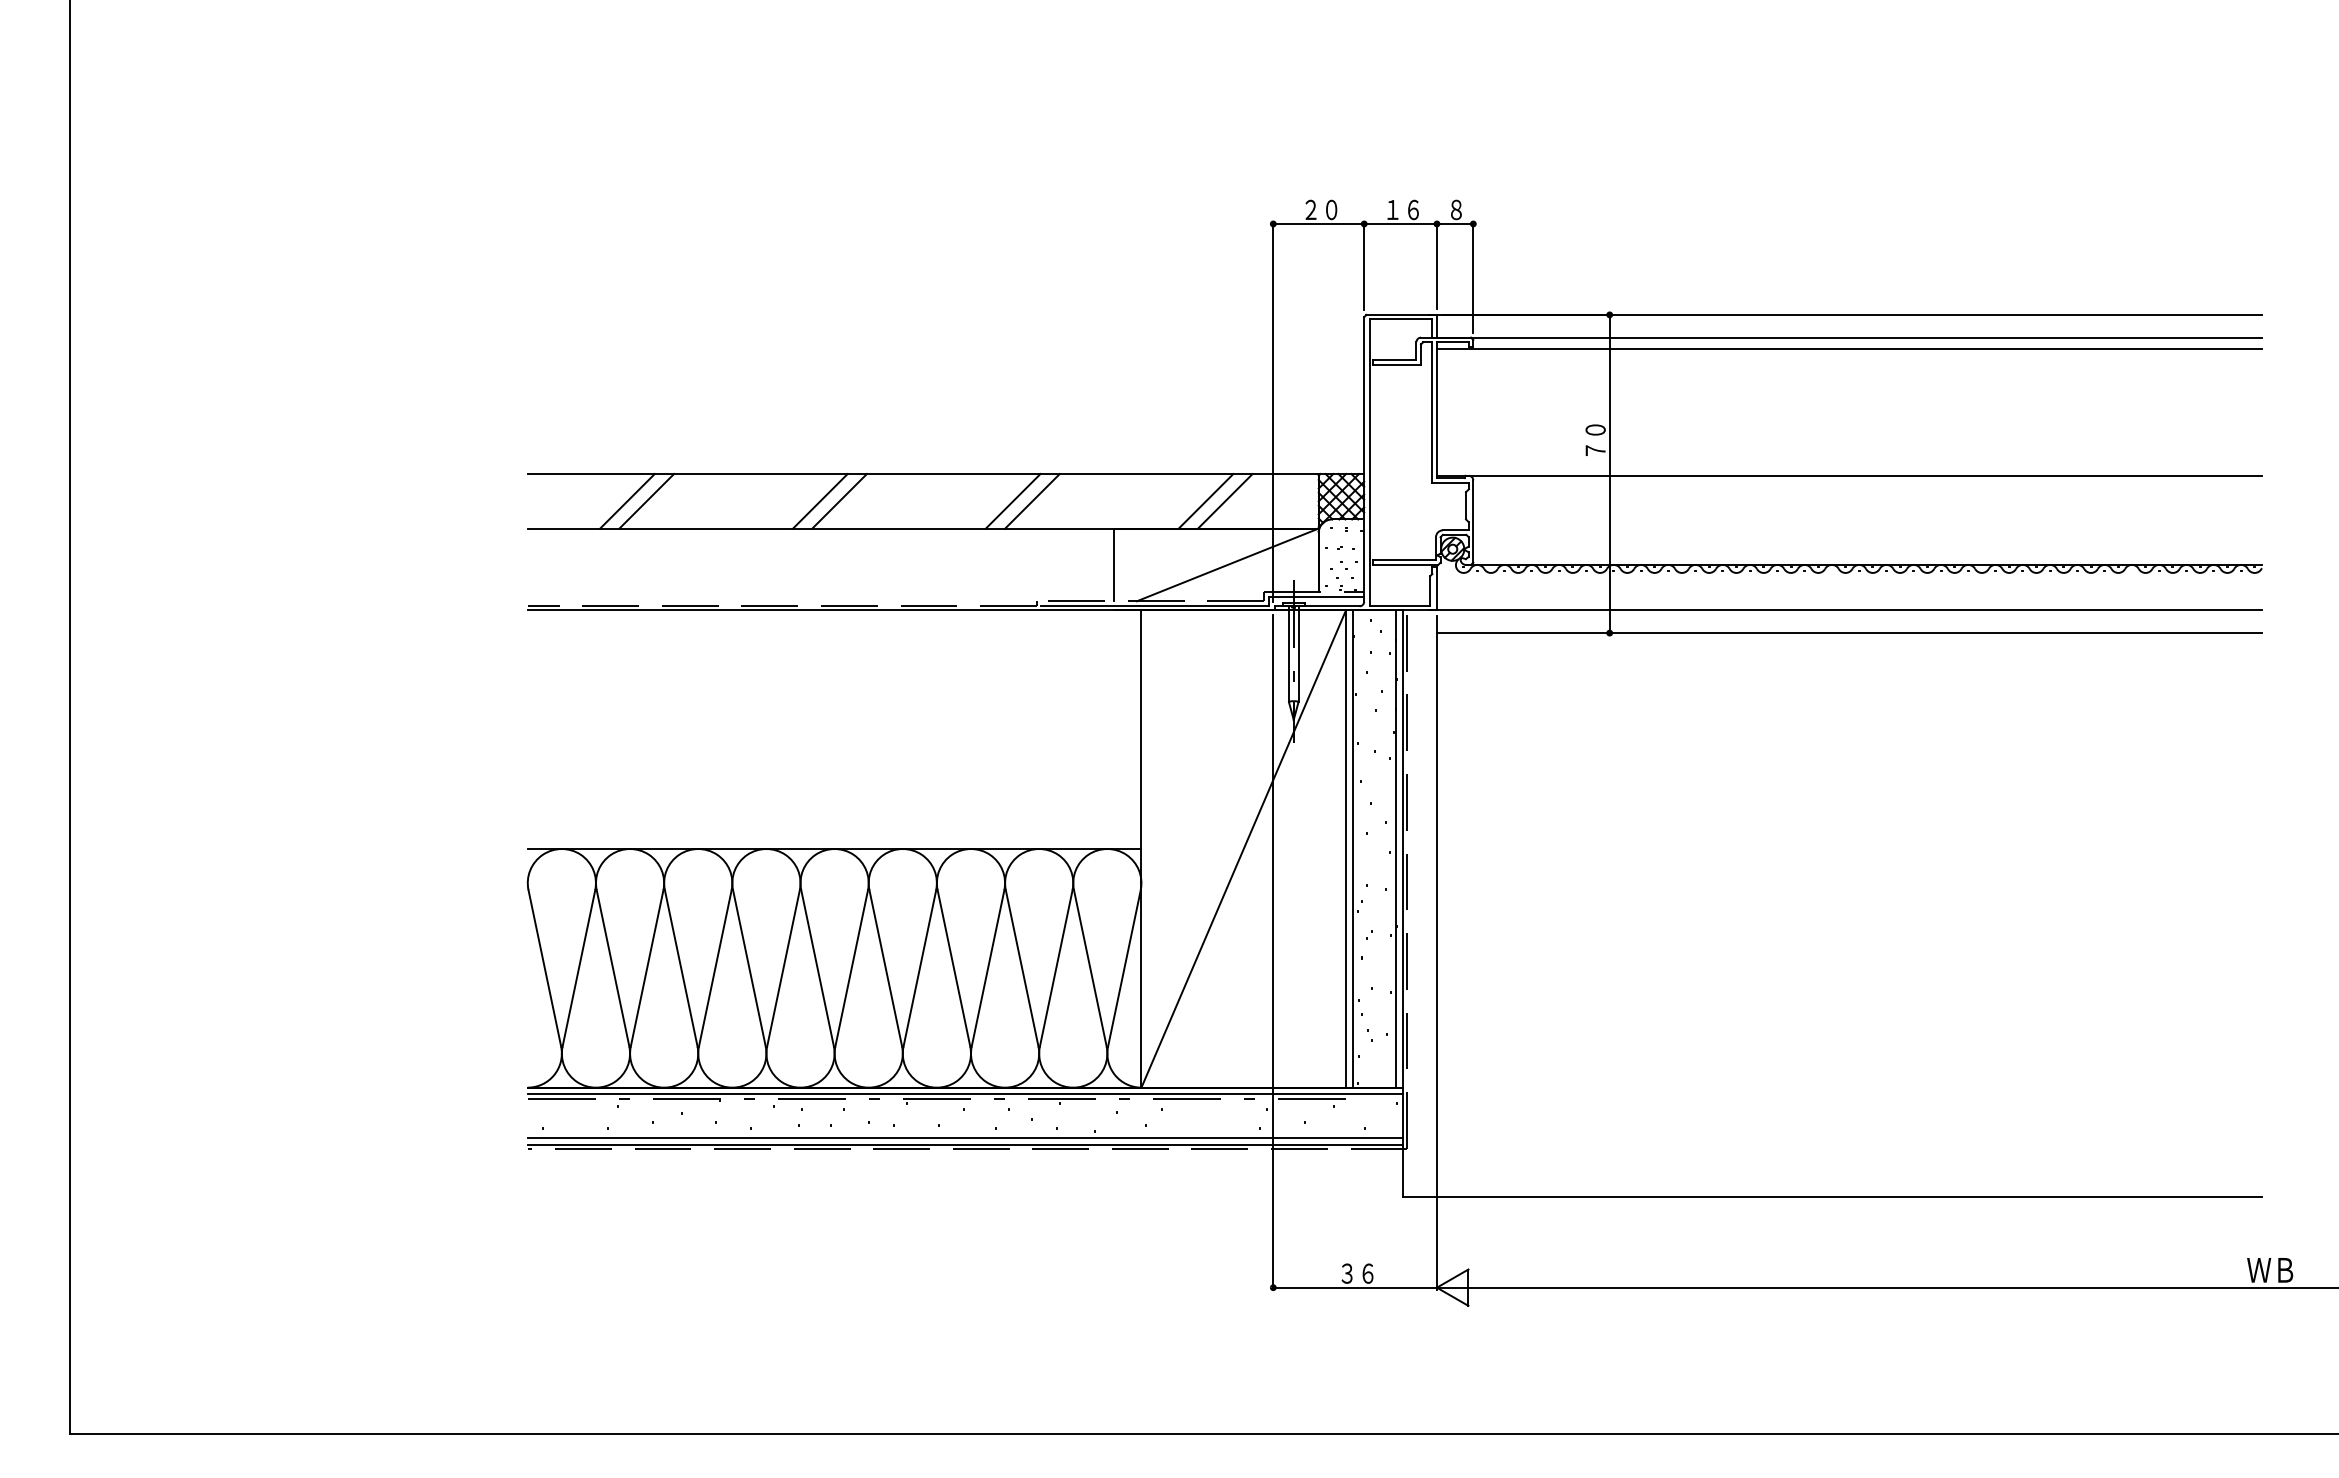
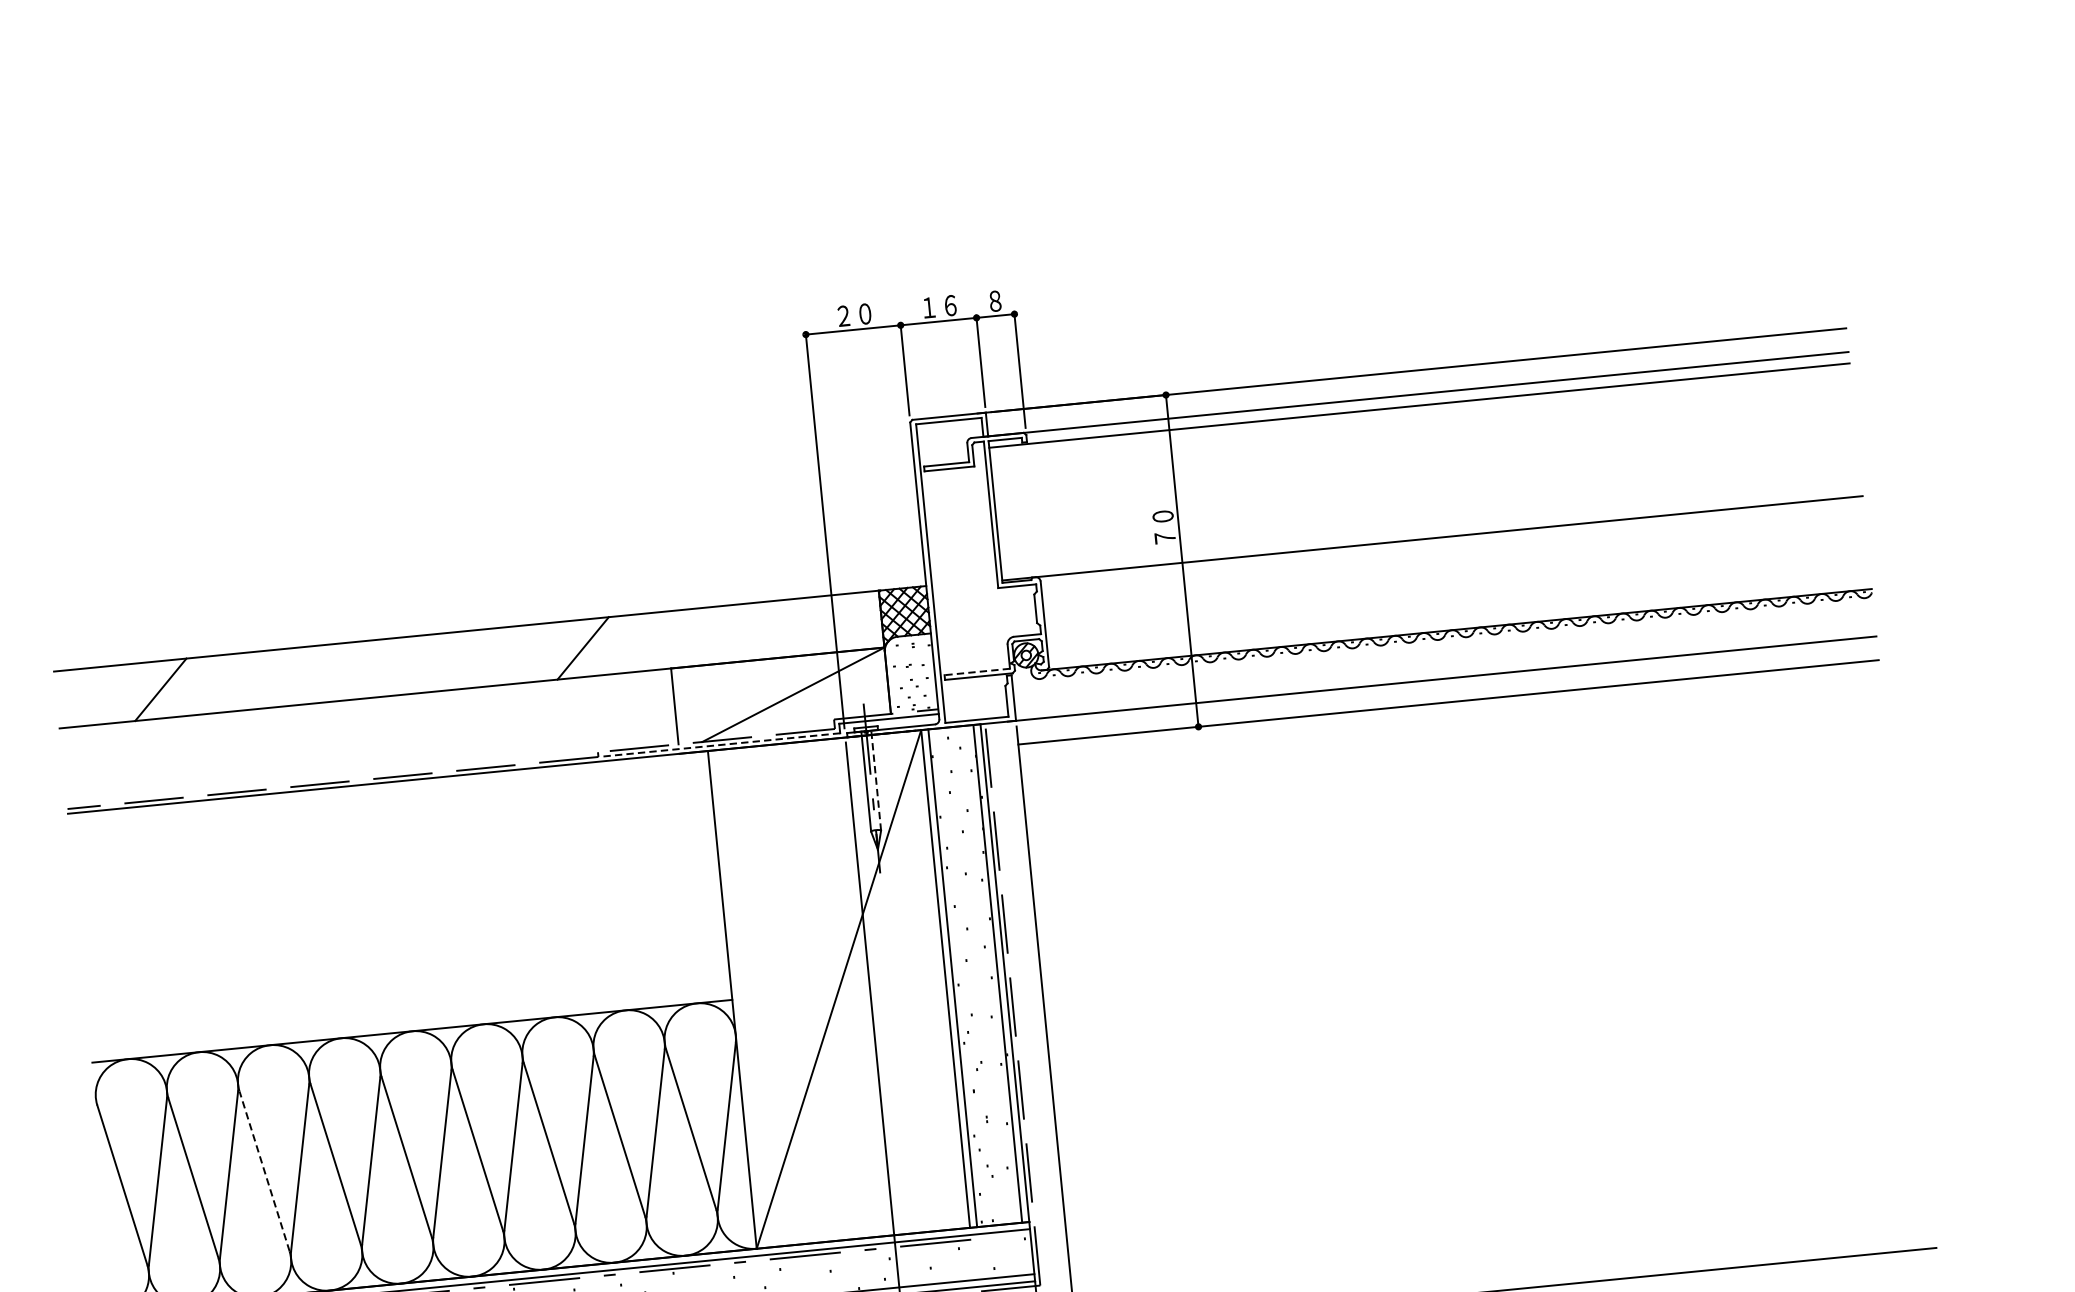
line: (646, 501) -> (180, 688), removed
line: (820, 501) -> (362, 670), removed
line: (839, 501) -> (381, 668), removed
line: (1012, 501) -> (562, 650), removed
line: (1205, 501) -> (763, 630), removed
line: (1225, 501) -> (784, 628), removed
line: (1404, 560) -> (977, 672), solid -> dashed
line: (1155, 605) -> (722, 744), solid -> dashed
line: (1298, 654) -> (876, 780), solid -> dashed
line: (681, 968) -> (264, 1171), solid -> dashed

